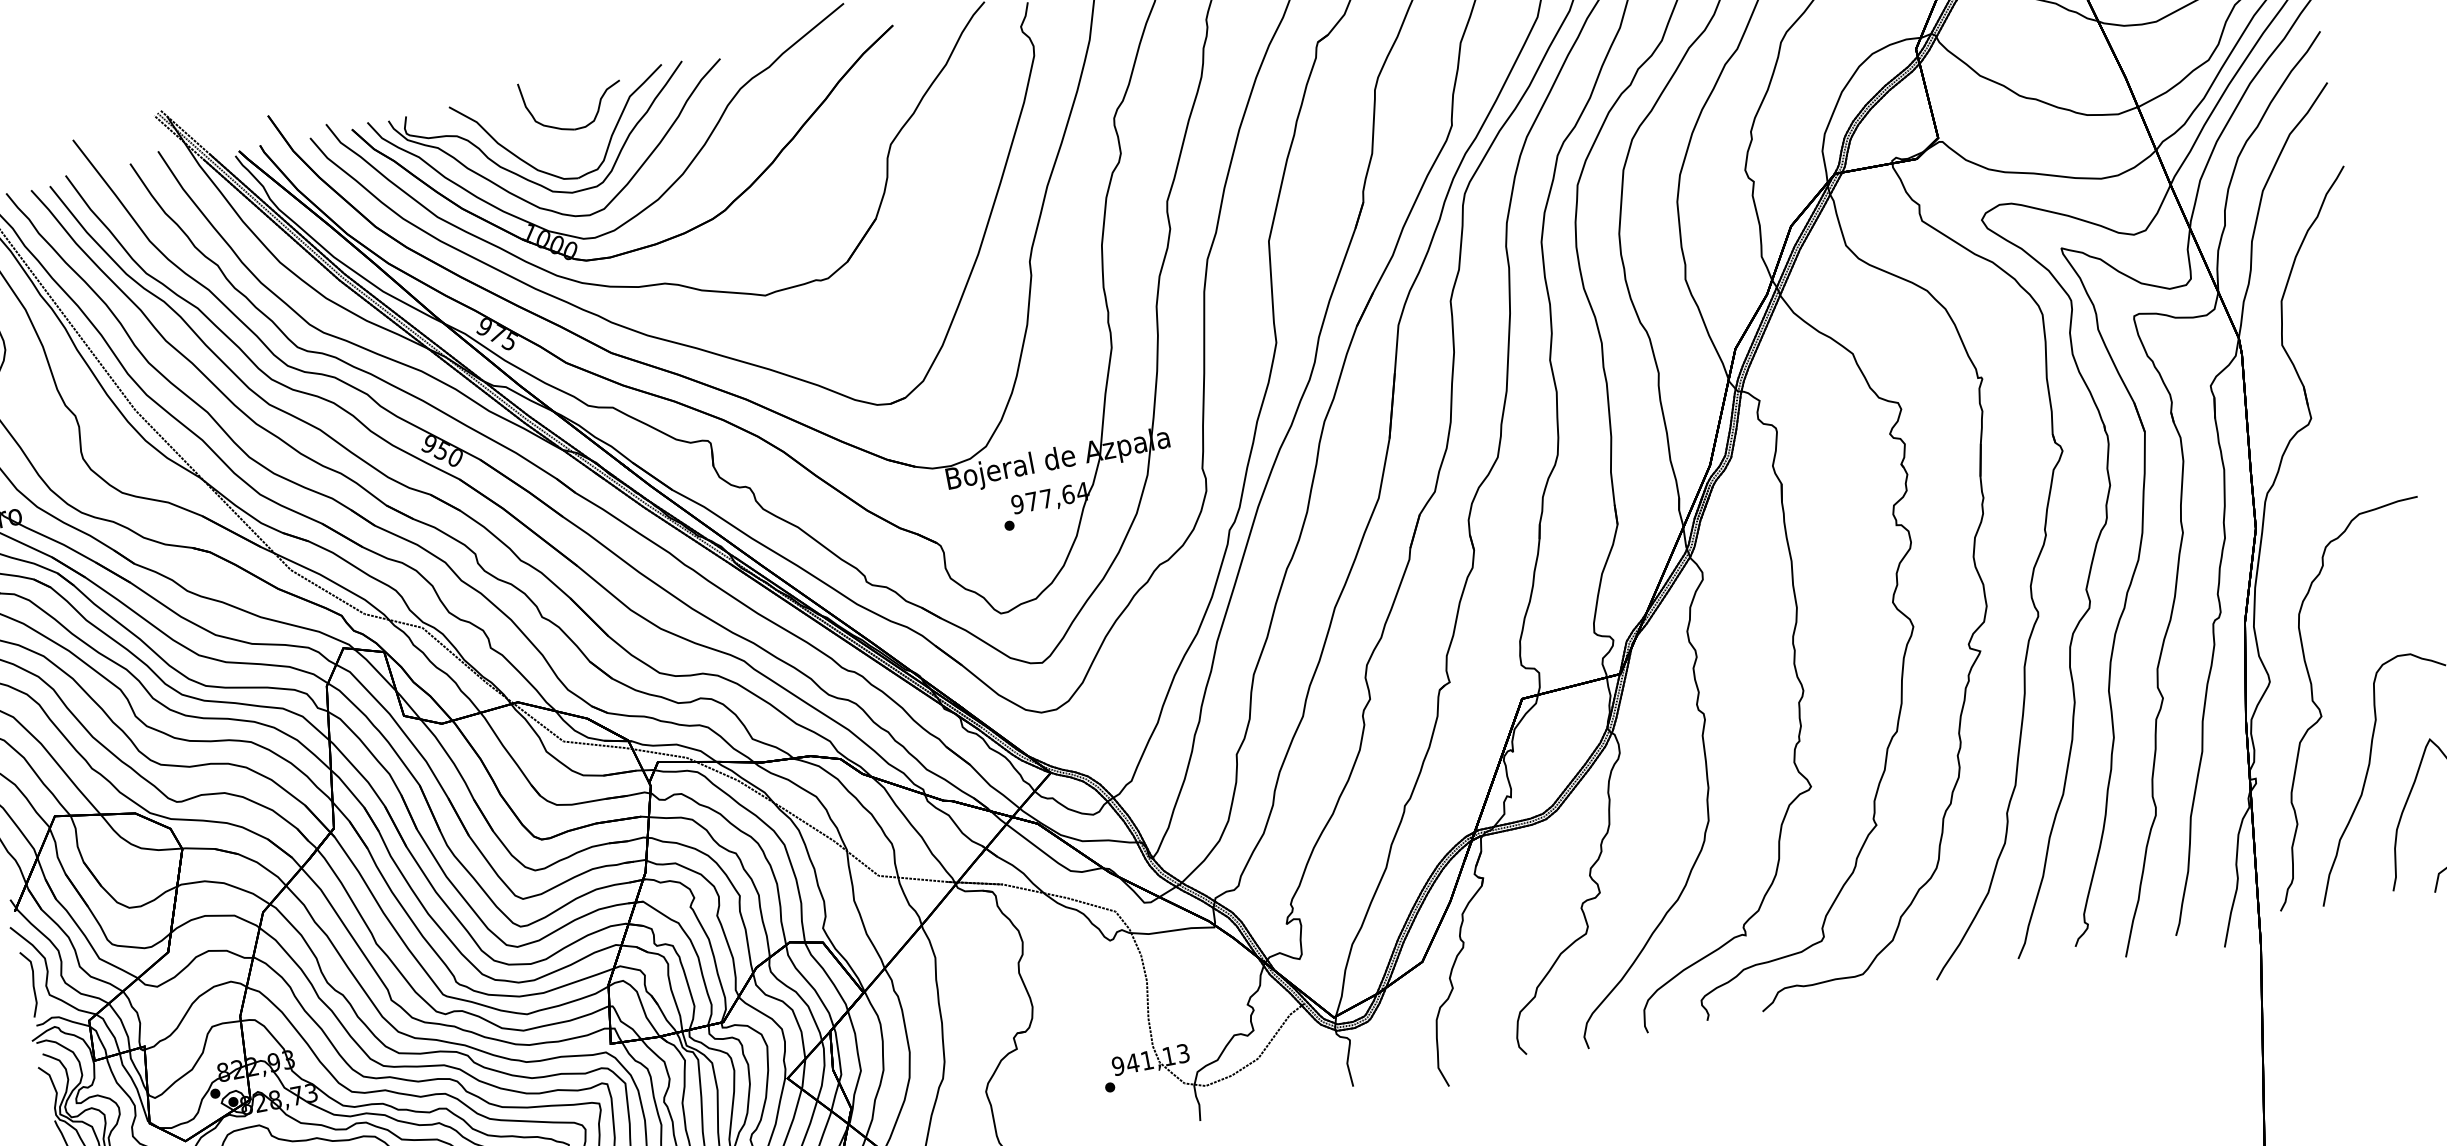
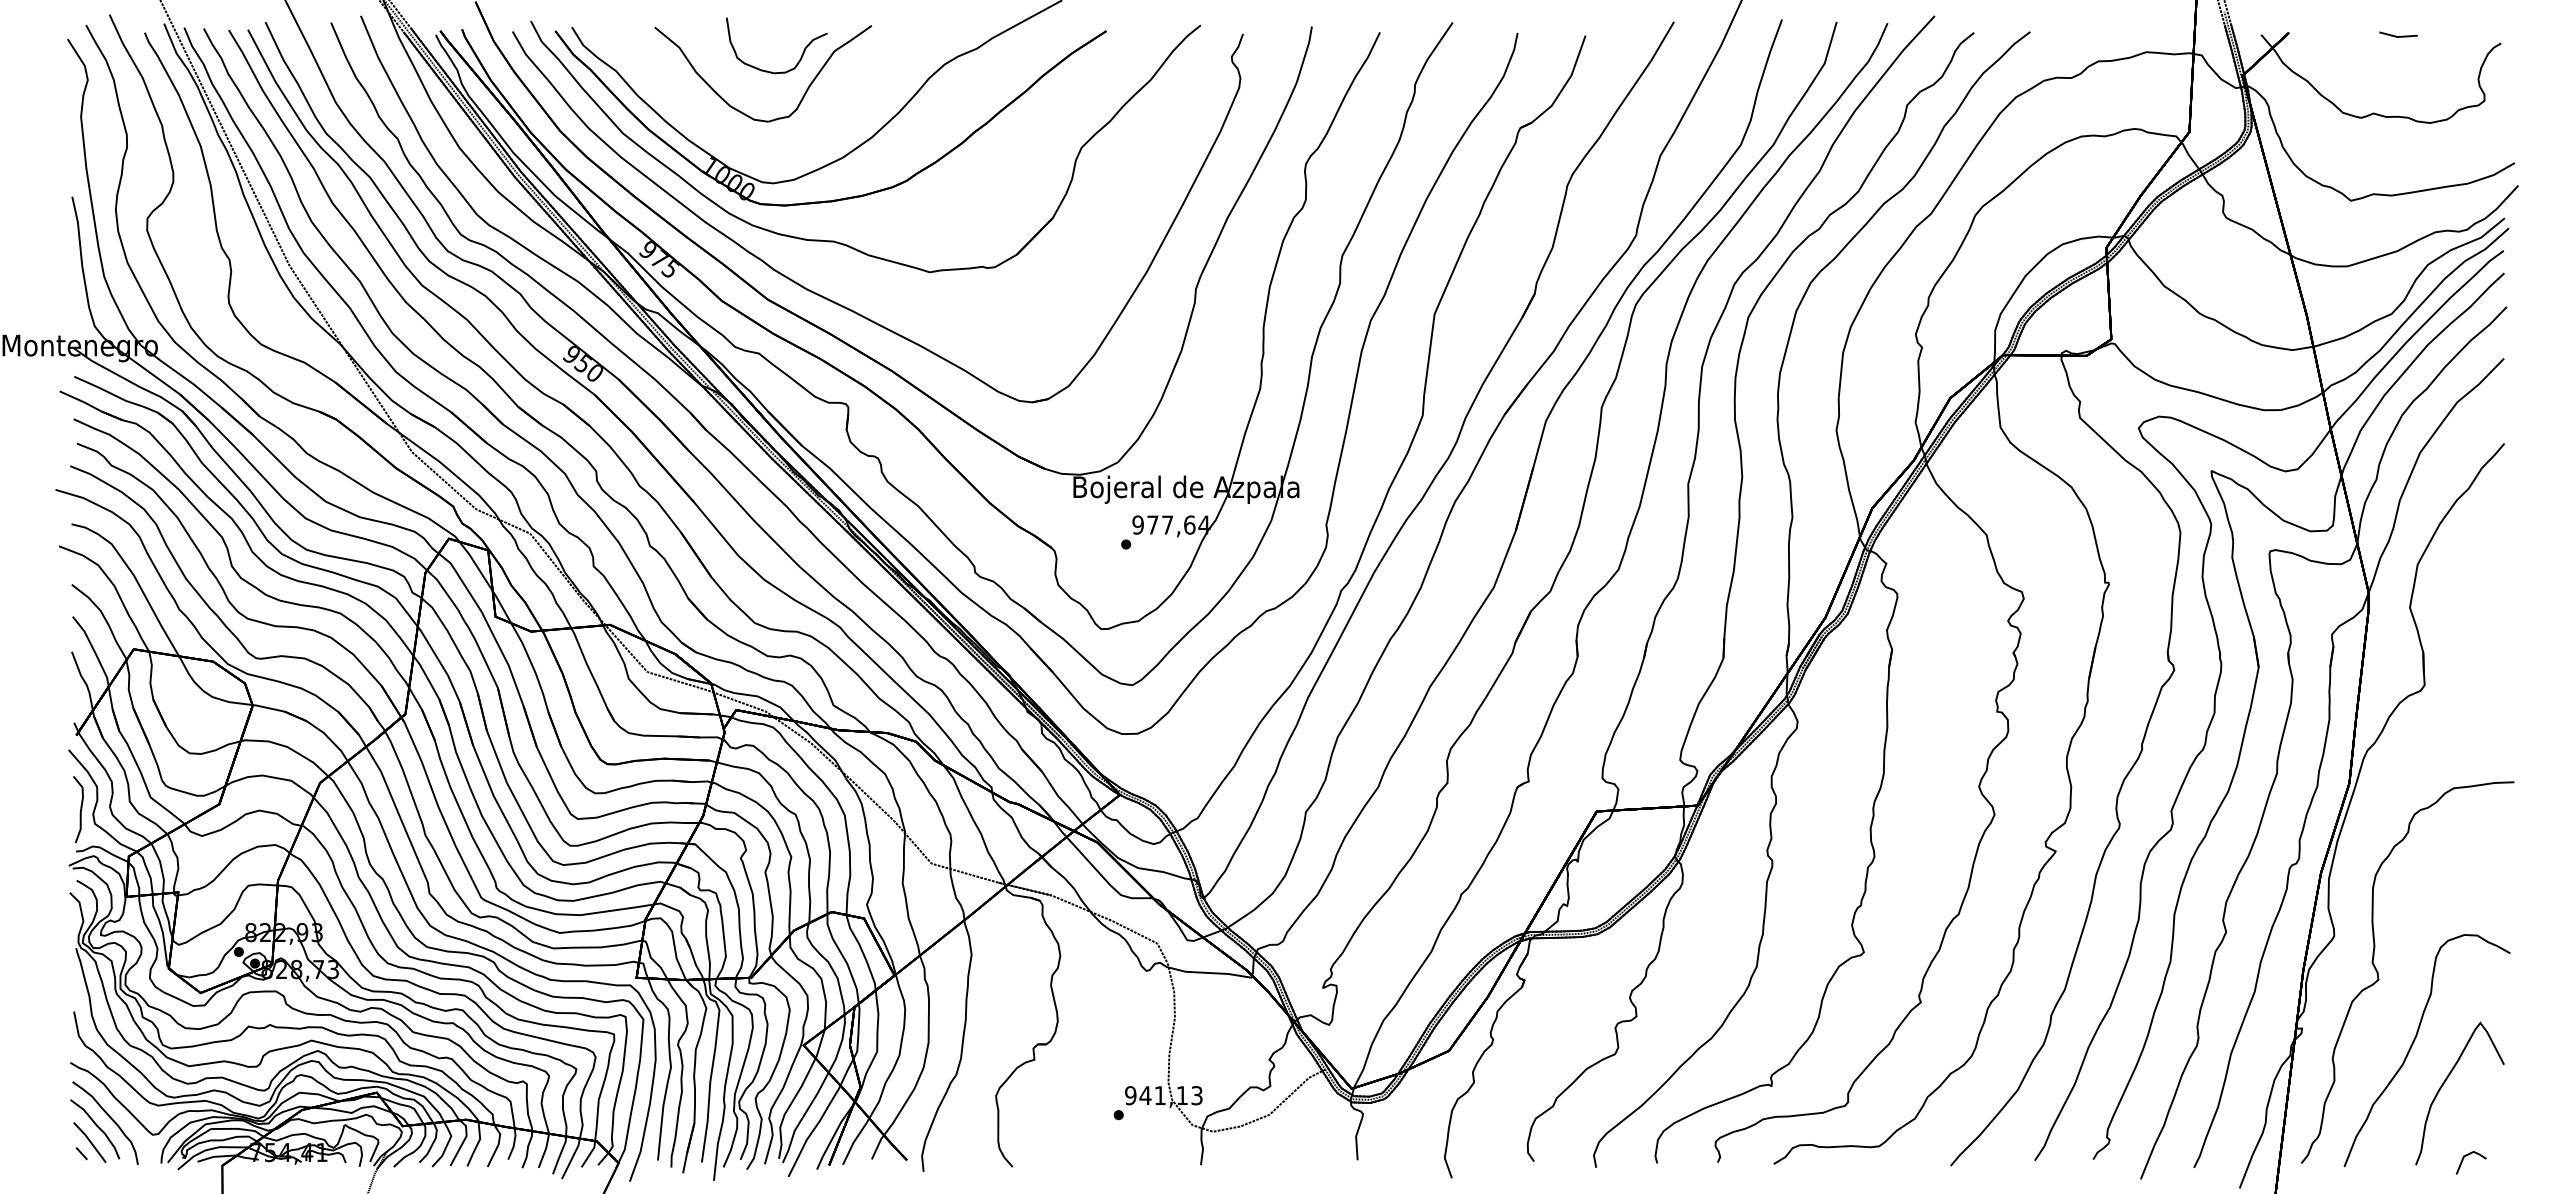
part: (563, 191) -> (751, 131), removed

